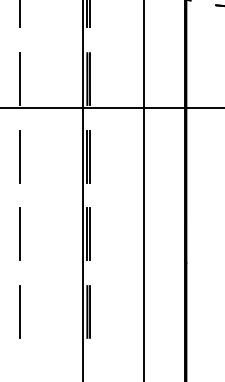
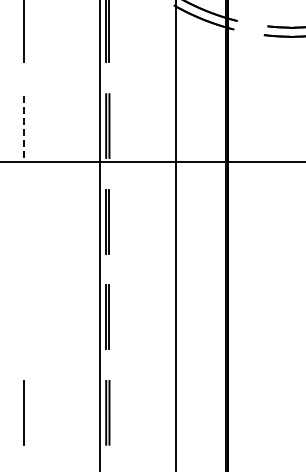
line: (20, 79) -> (23, 126), solid -> dashed
line: (20, 156) -> (23, 221), removed
line: (20, 234) -> (23, 317), removed

